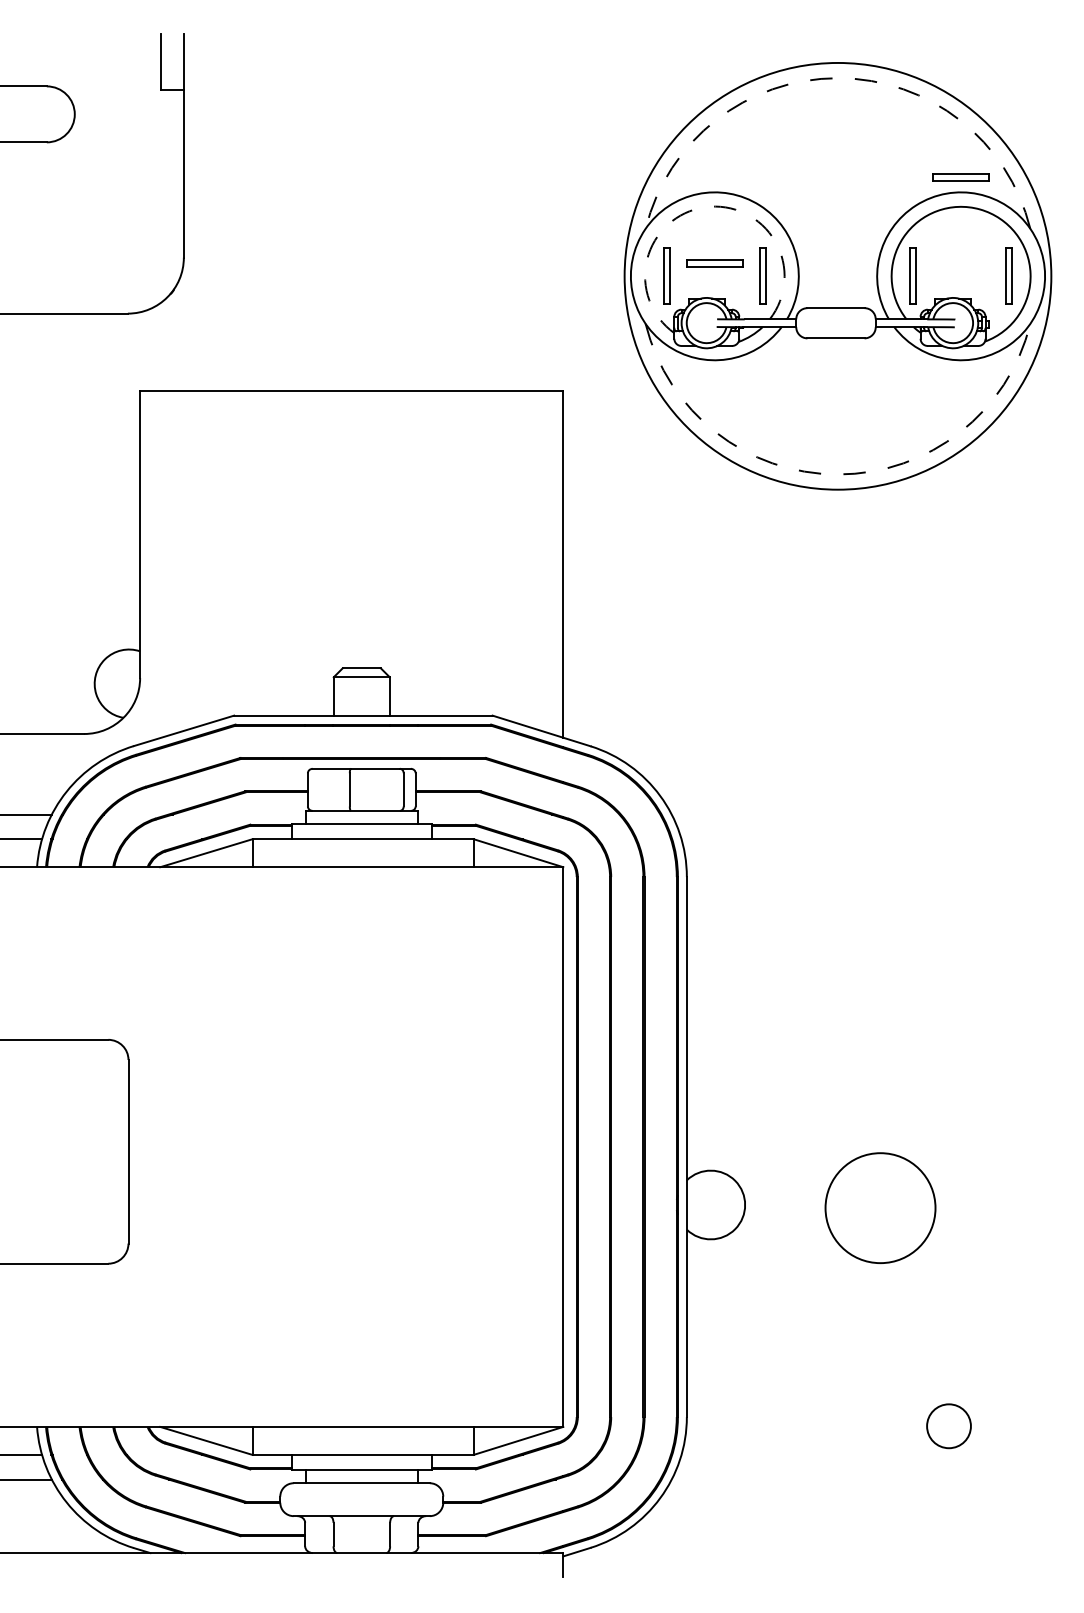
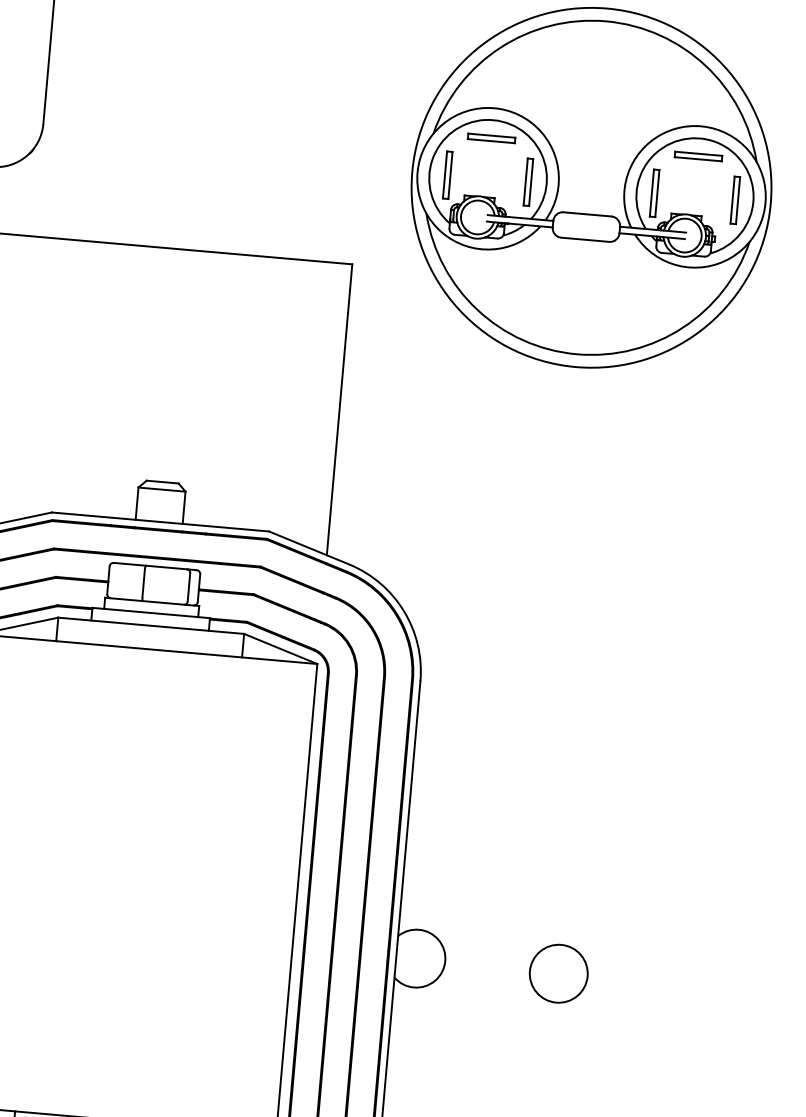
arc: (837, 78) -> (605, 21), dashed -> solid
part: (960, 177) -> (697, 156), moved
arc: (704, 207) -> (484, 120), dashed -> solid
part: (714, 263) -> (491, 138), moved
arc: (837, 474) -> (576, 354), dashed -> solid
circle: (880, 1207) -> (558, 973), size x0.62

